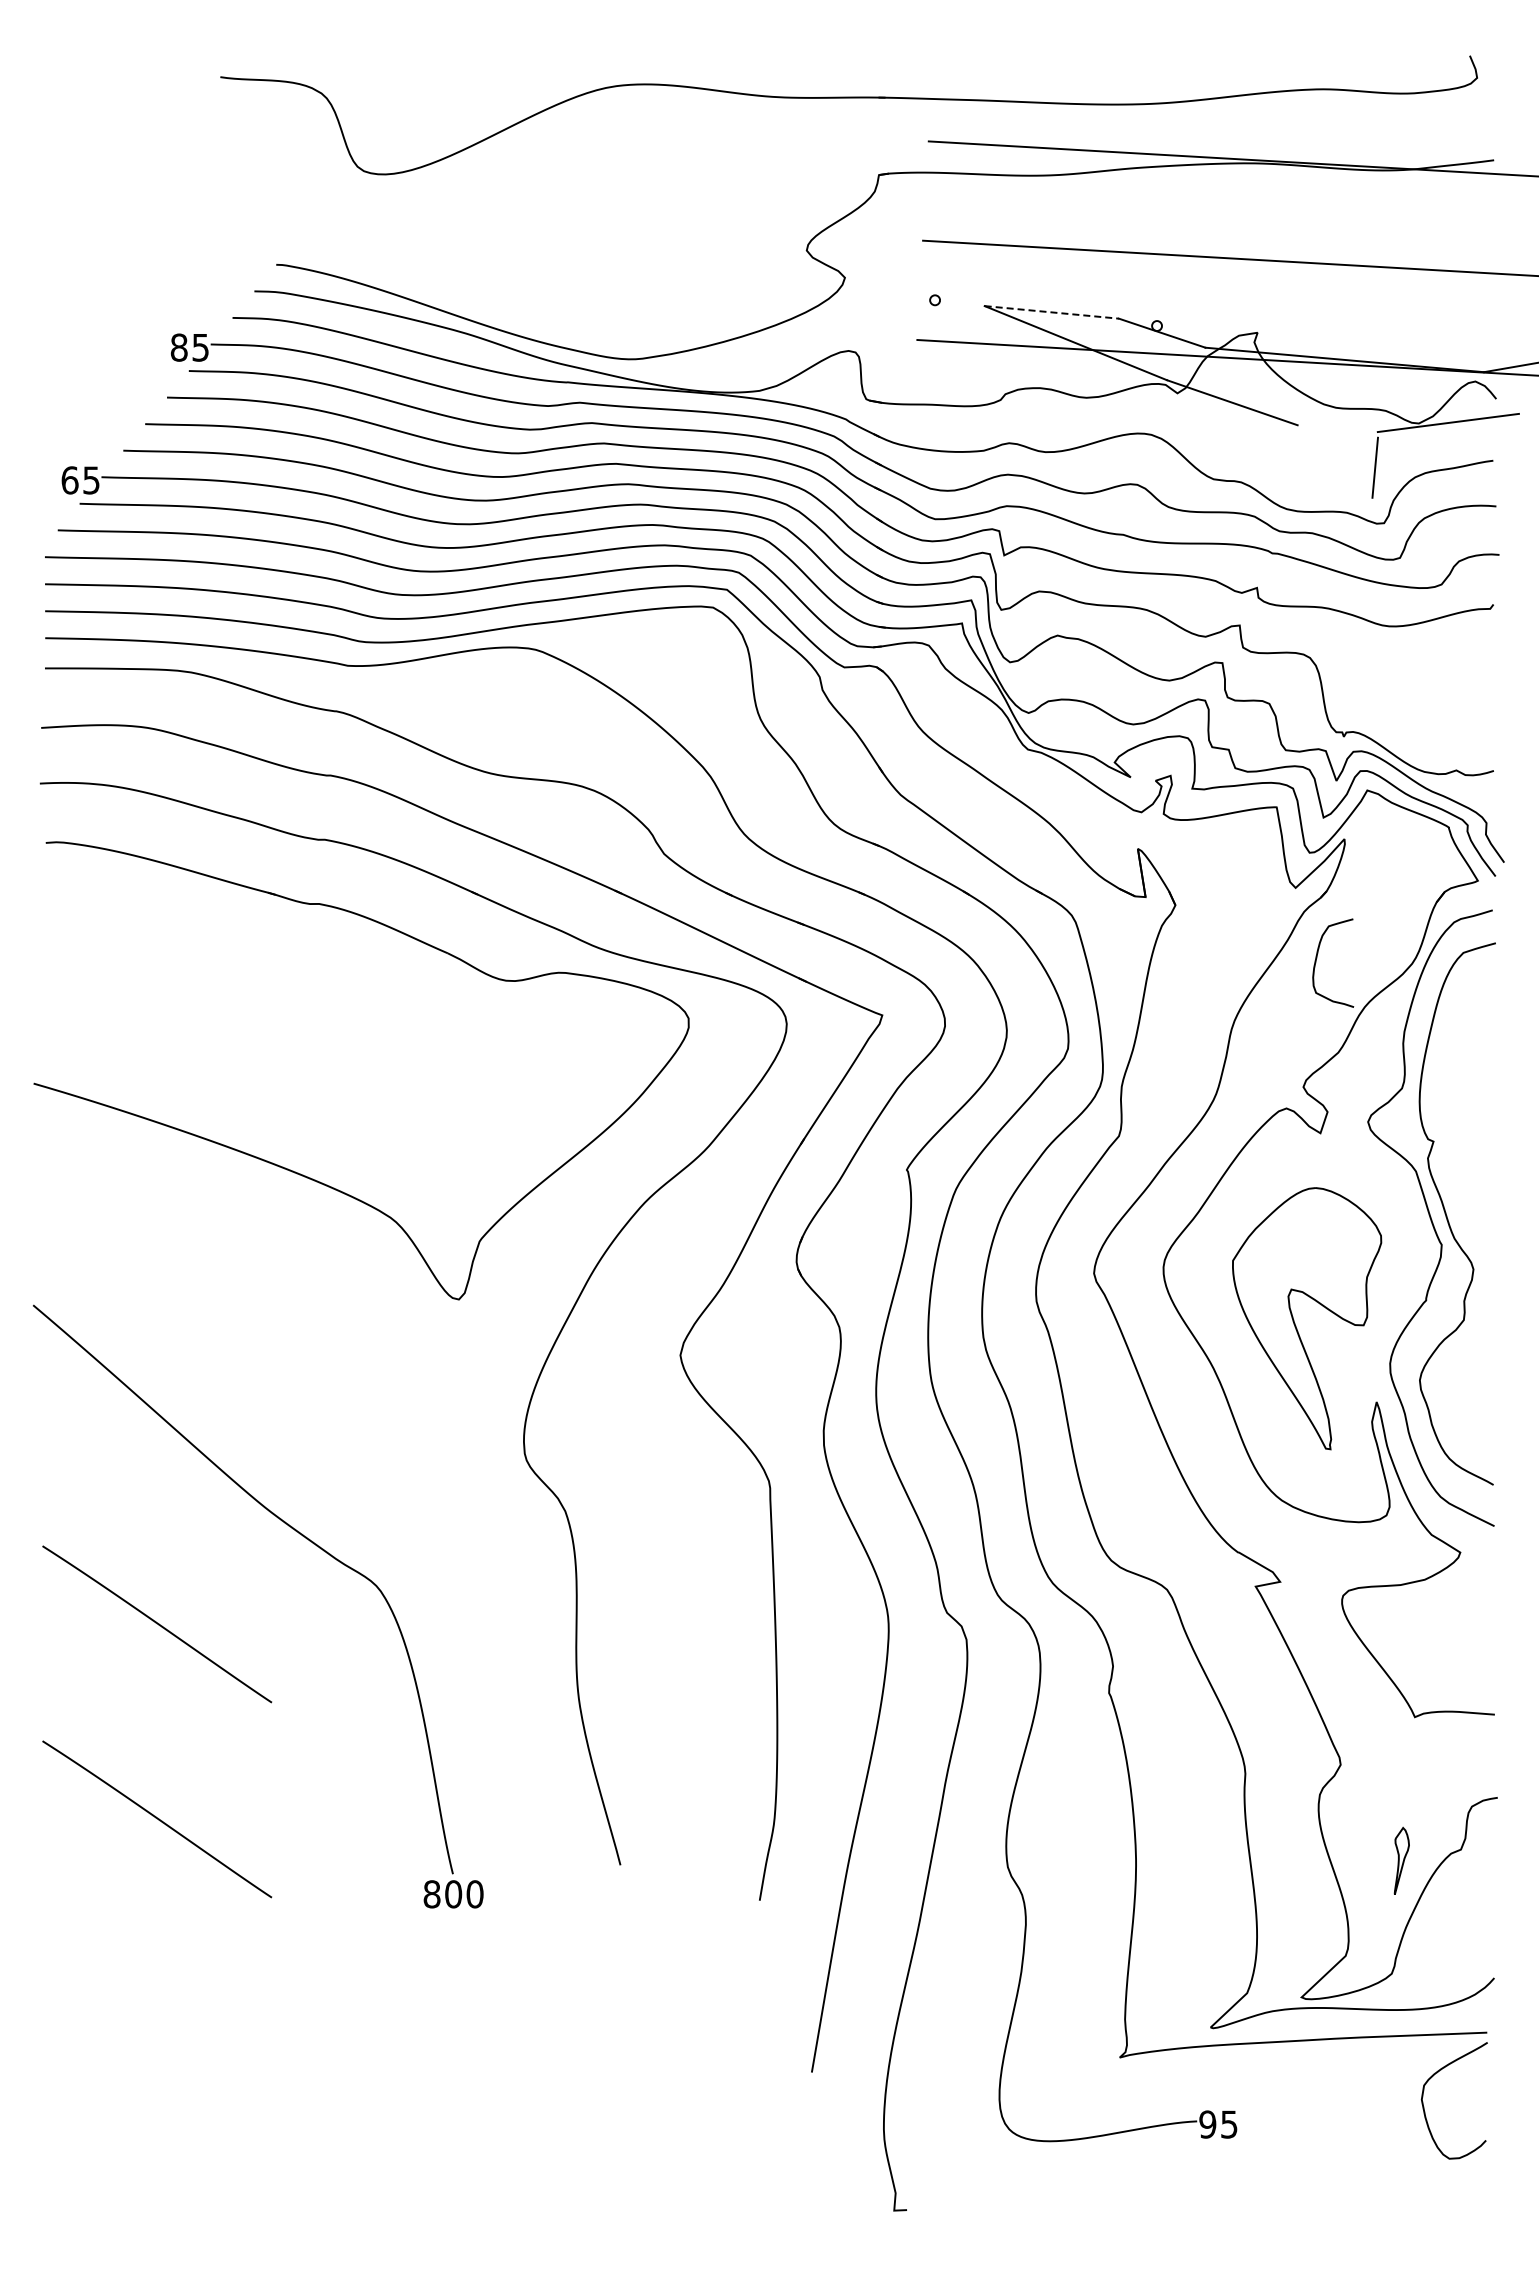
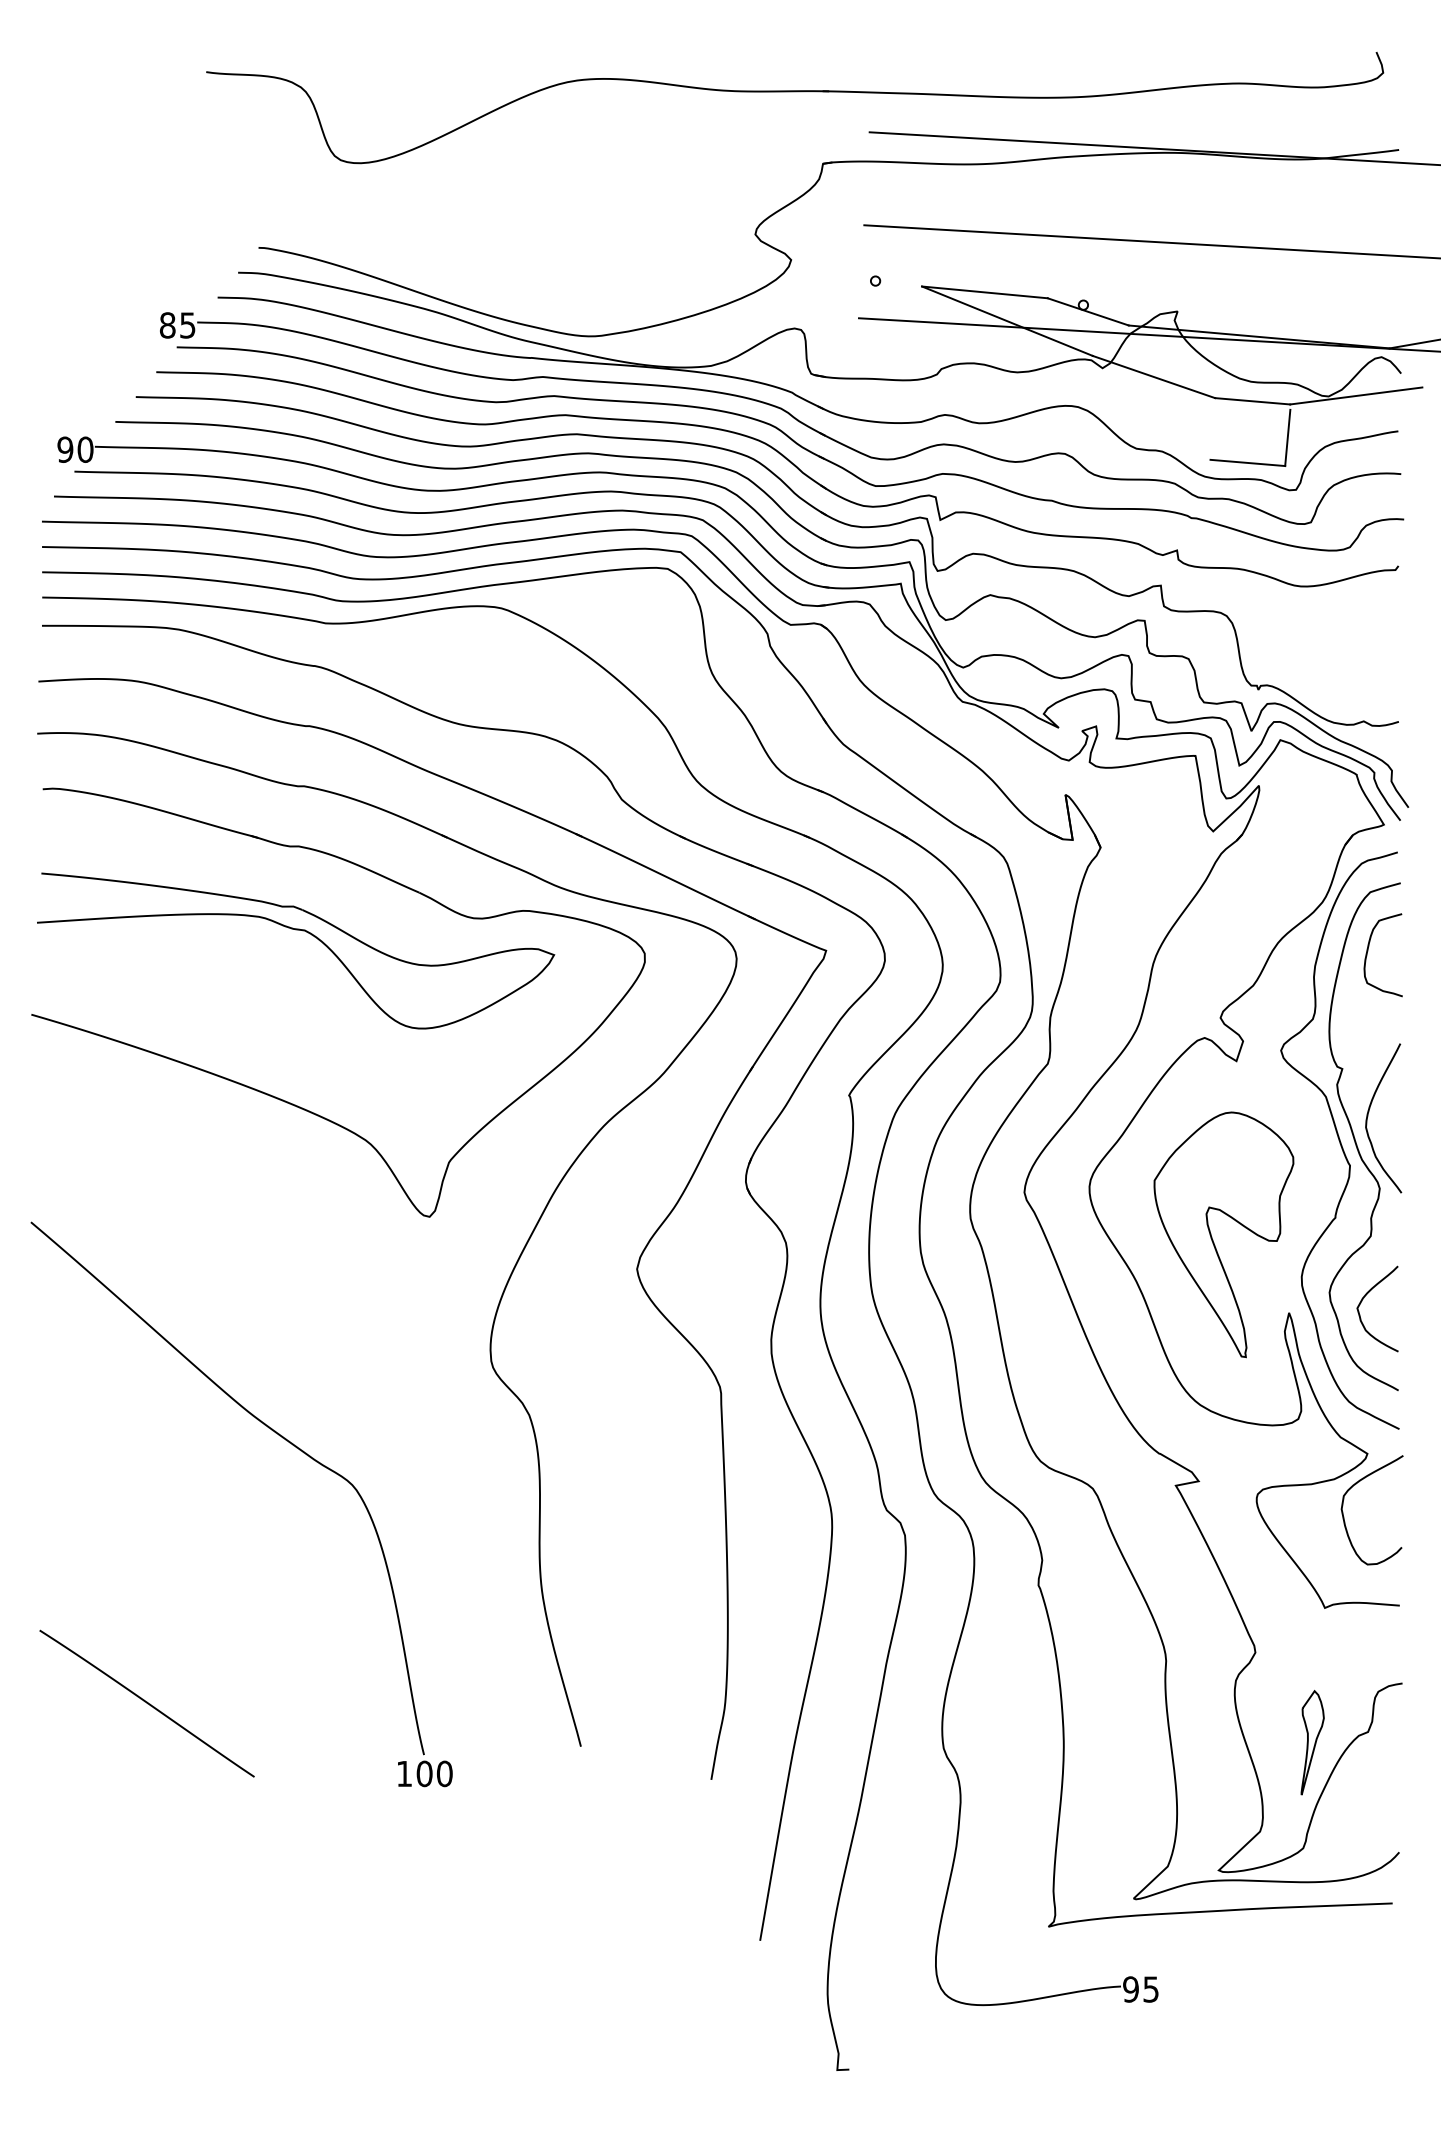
line: (1052, 312) -> (985, 292), dashed -> solid
line: (1337, 428) -> (1252, 401), added
text: (80, 480) -> (75, 449), 65 -> 90
line: (1332, 494) -> (1247, 462), added
curve: (1317, 958) -> (1368, 950), moved
part: (321, 994) -> (300, 931), added
curve: (1461, 1191) -> (1368, 1115), added
curve: (1454, 1390) -> (1362, 1302), added
curve: (157, 1624) -> (147, 1521), removed
part: (1401, 1860) -> (1312, 1742), size x1.67
text: (431, 1894) -> (403, 1774), 800 -> 100
curve: (1424, 2106) -> (1344, 1515), moved

